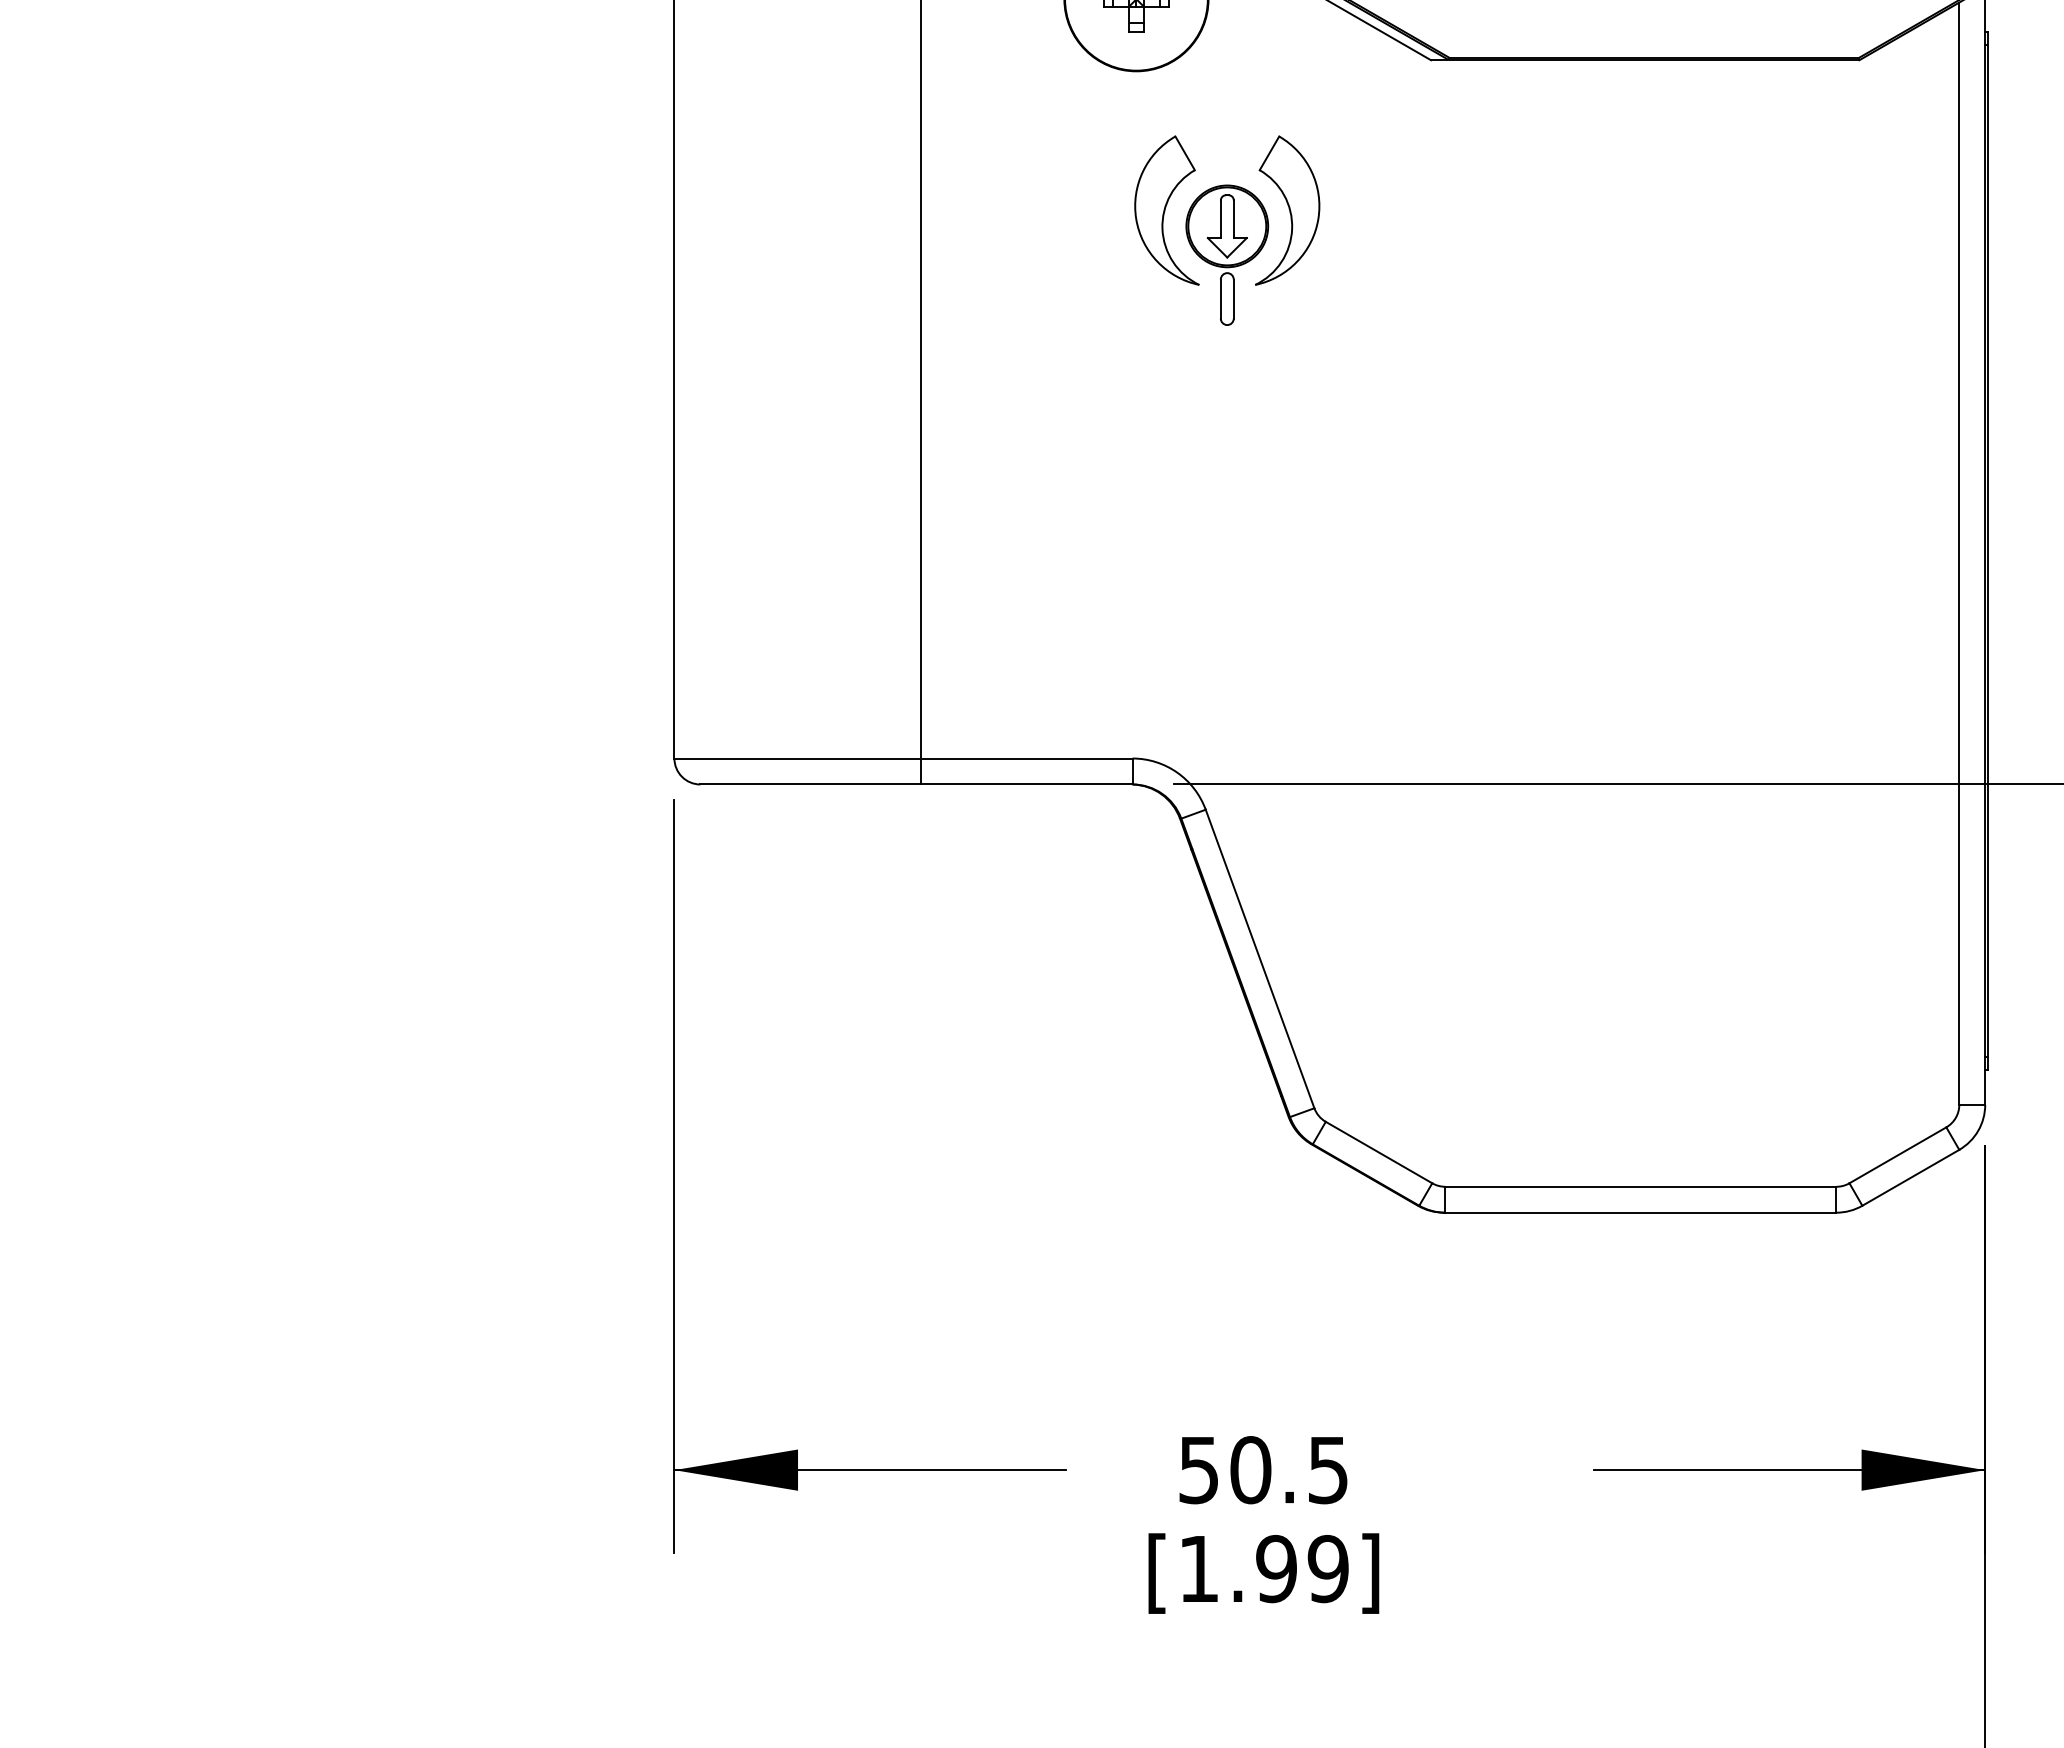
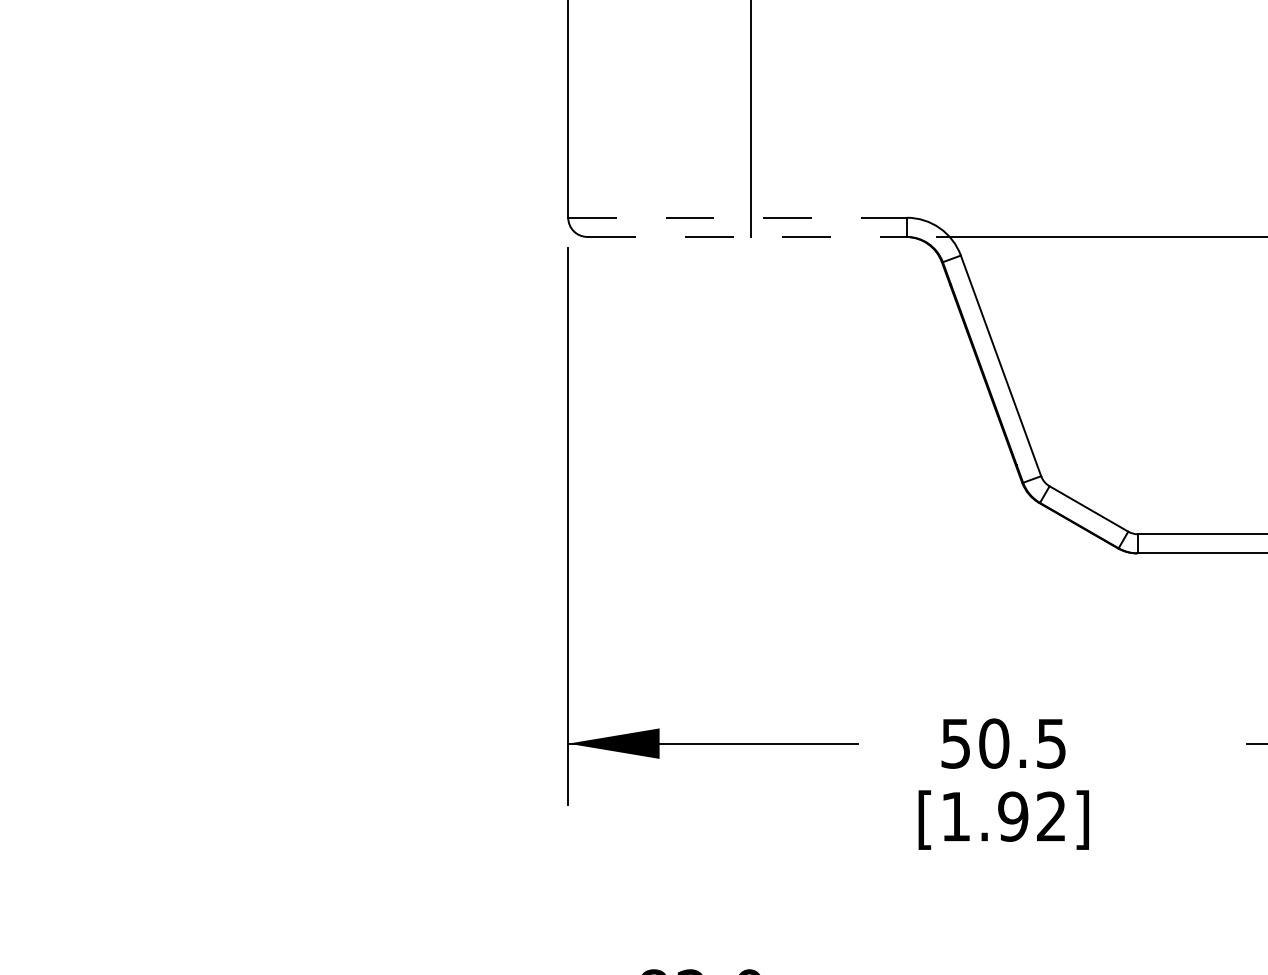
line: (903, 758) -> (737, 217), solid -> dashed
line: (916, 784) -> (747, 236), solid -> dashed
text: (1327, 1569) -> (1050, 817), [1.99] -> [1.92]

